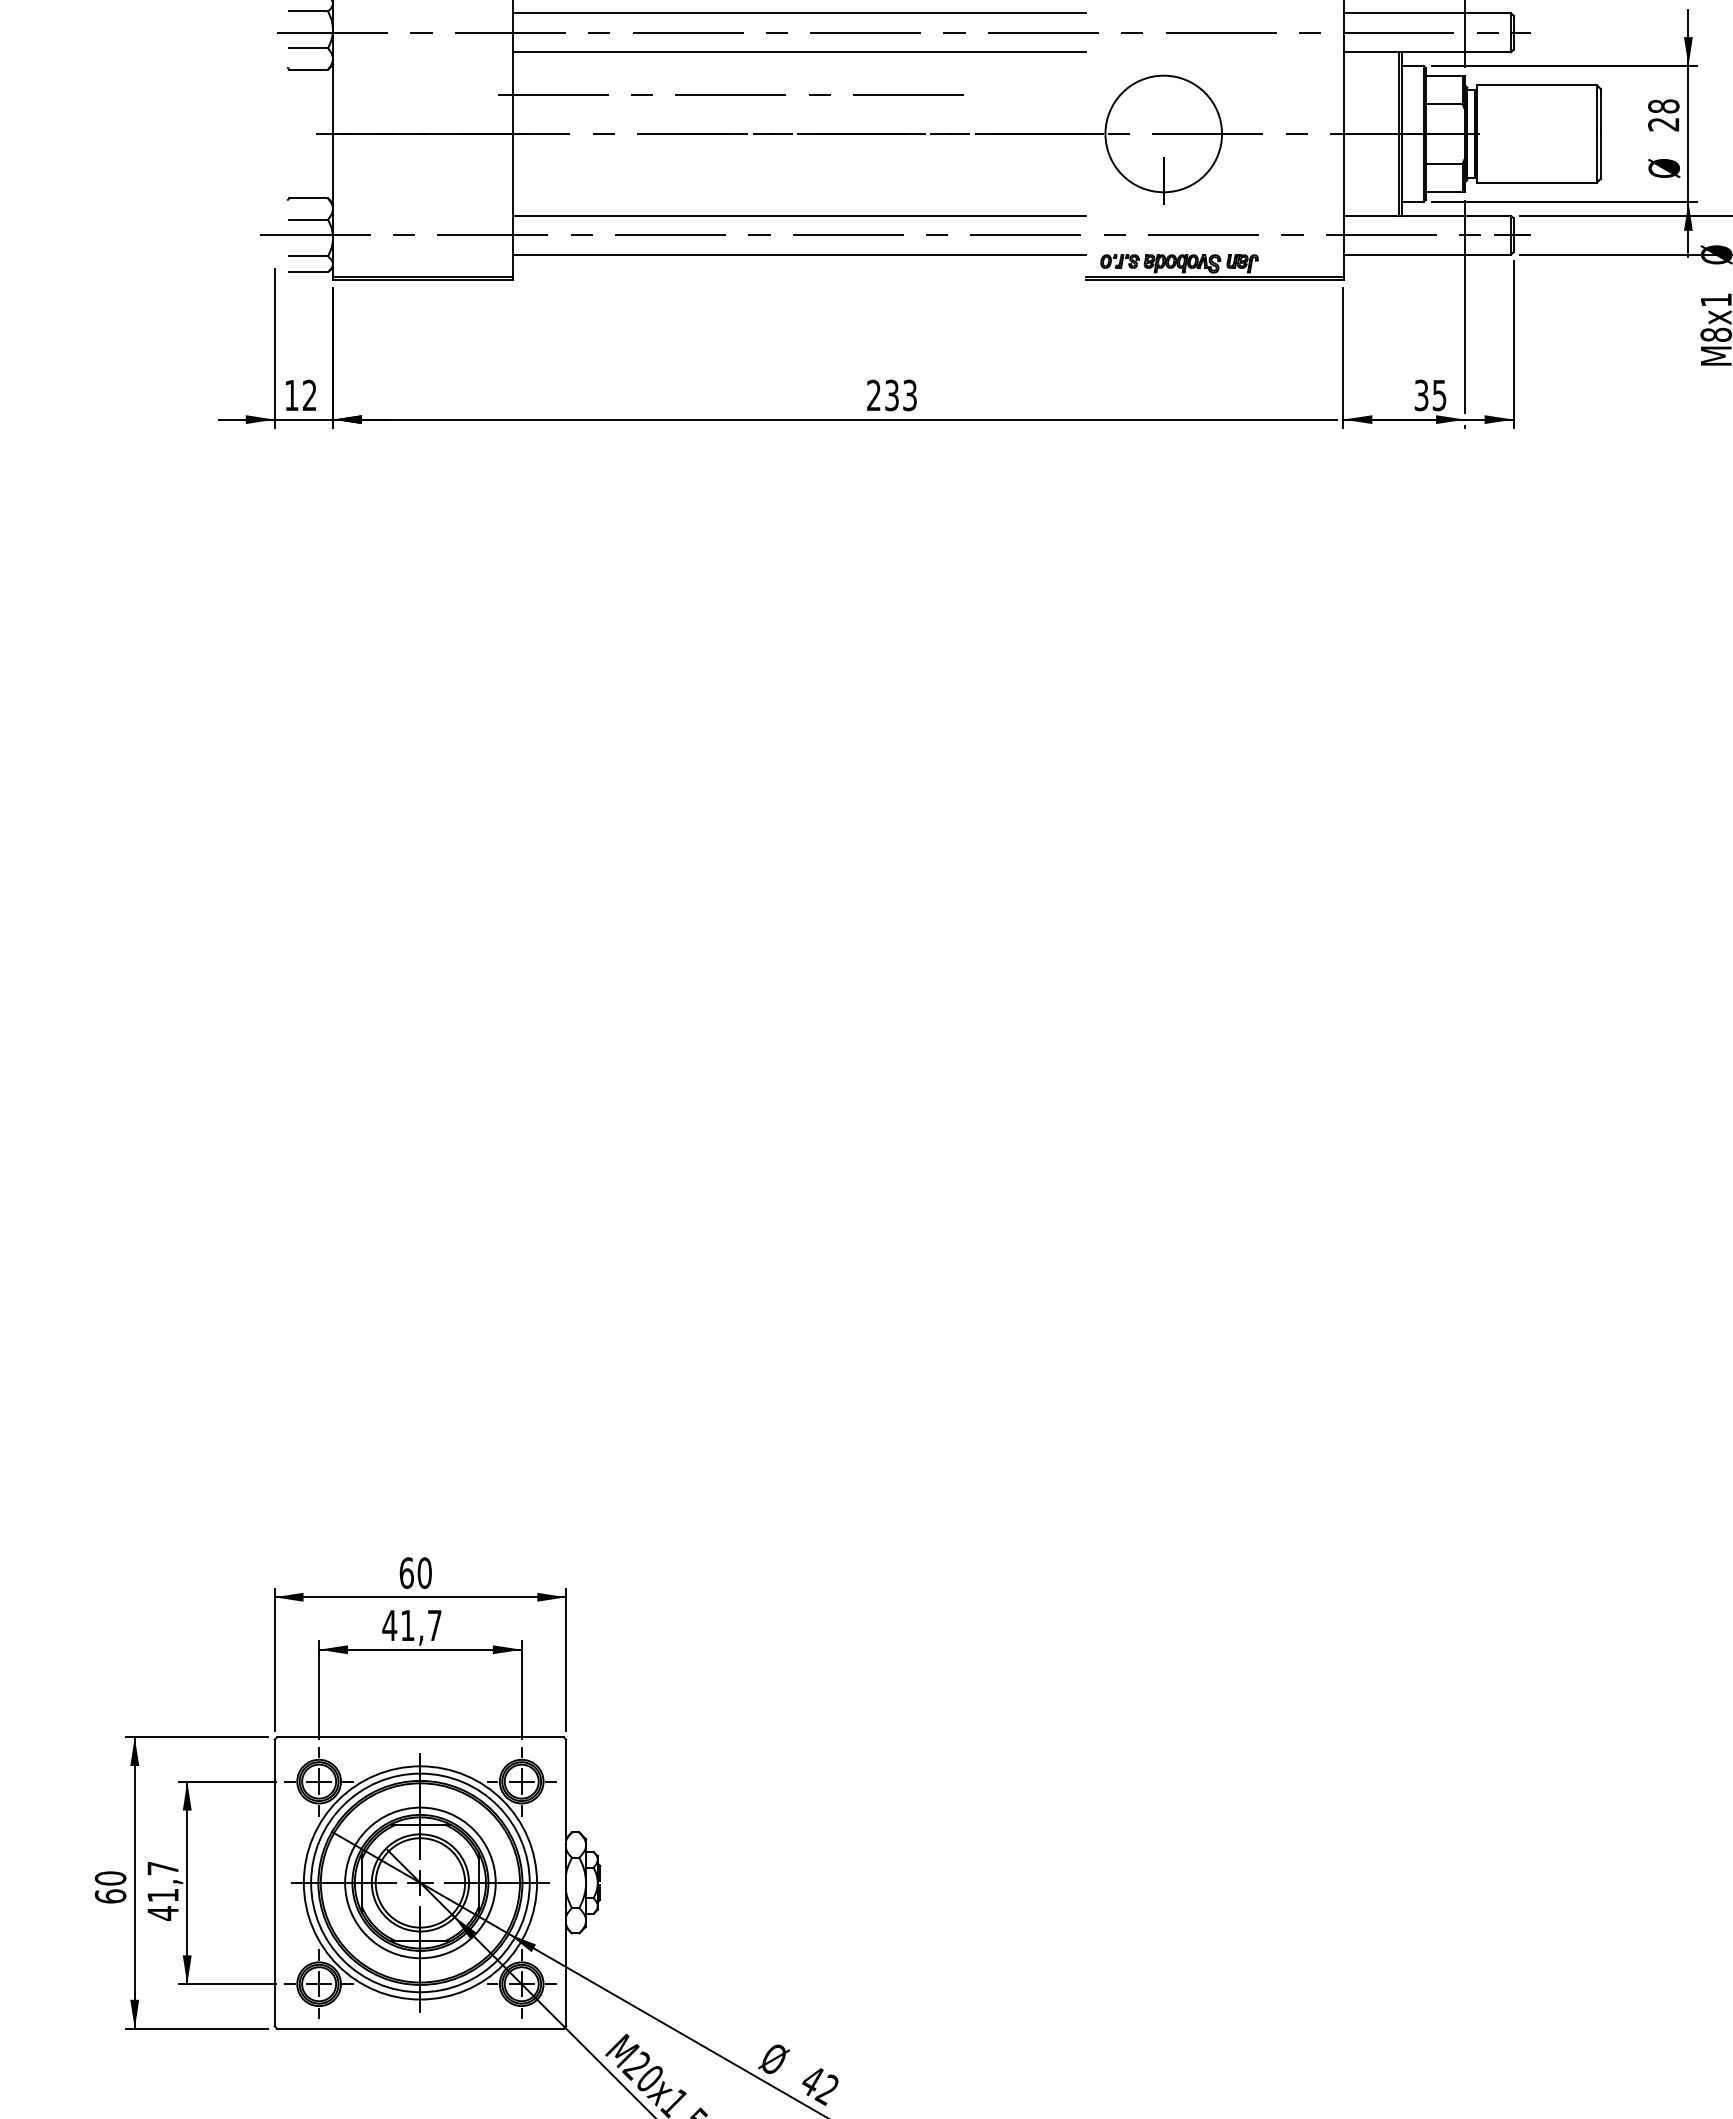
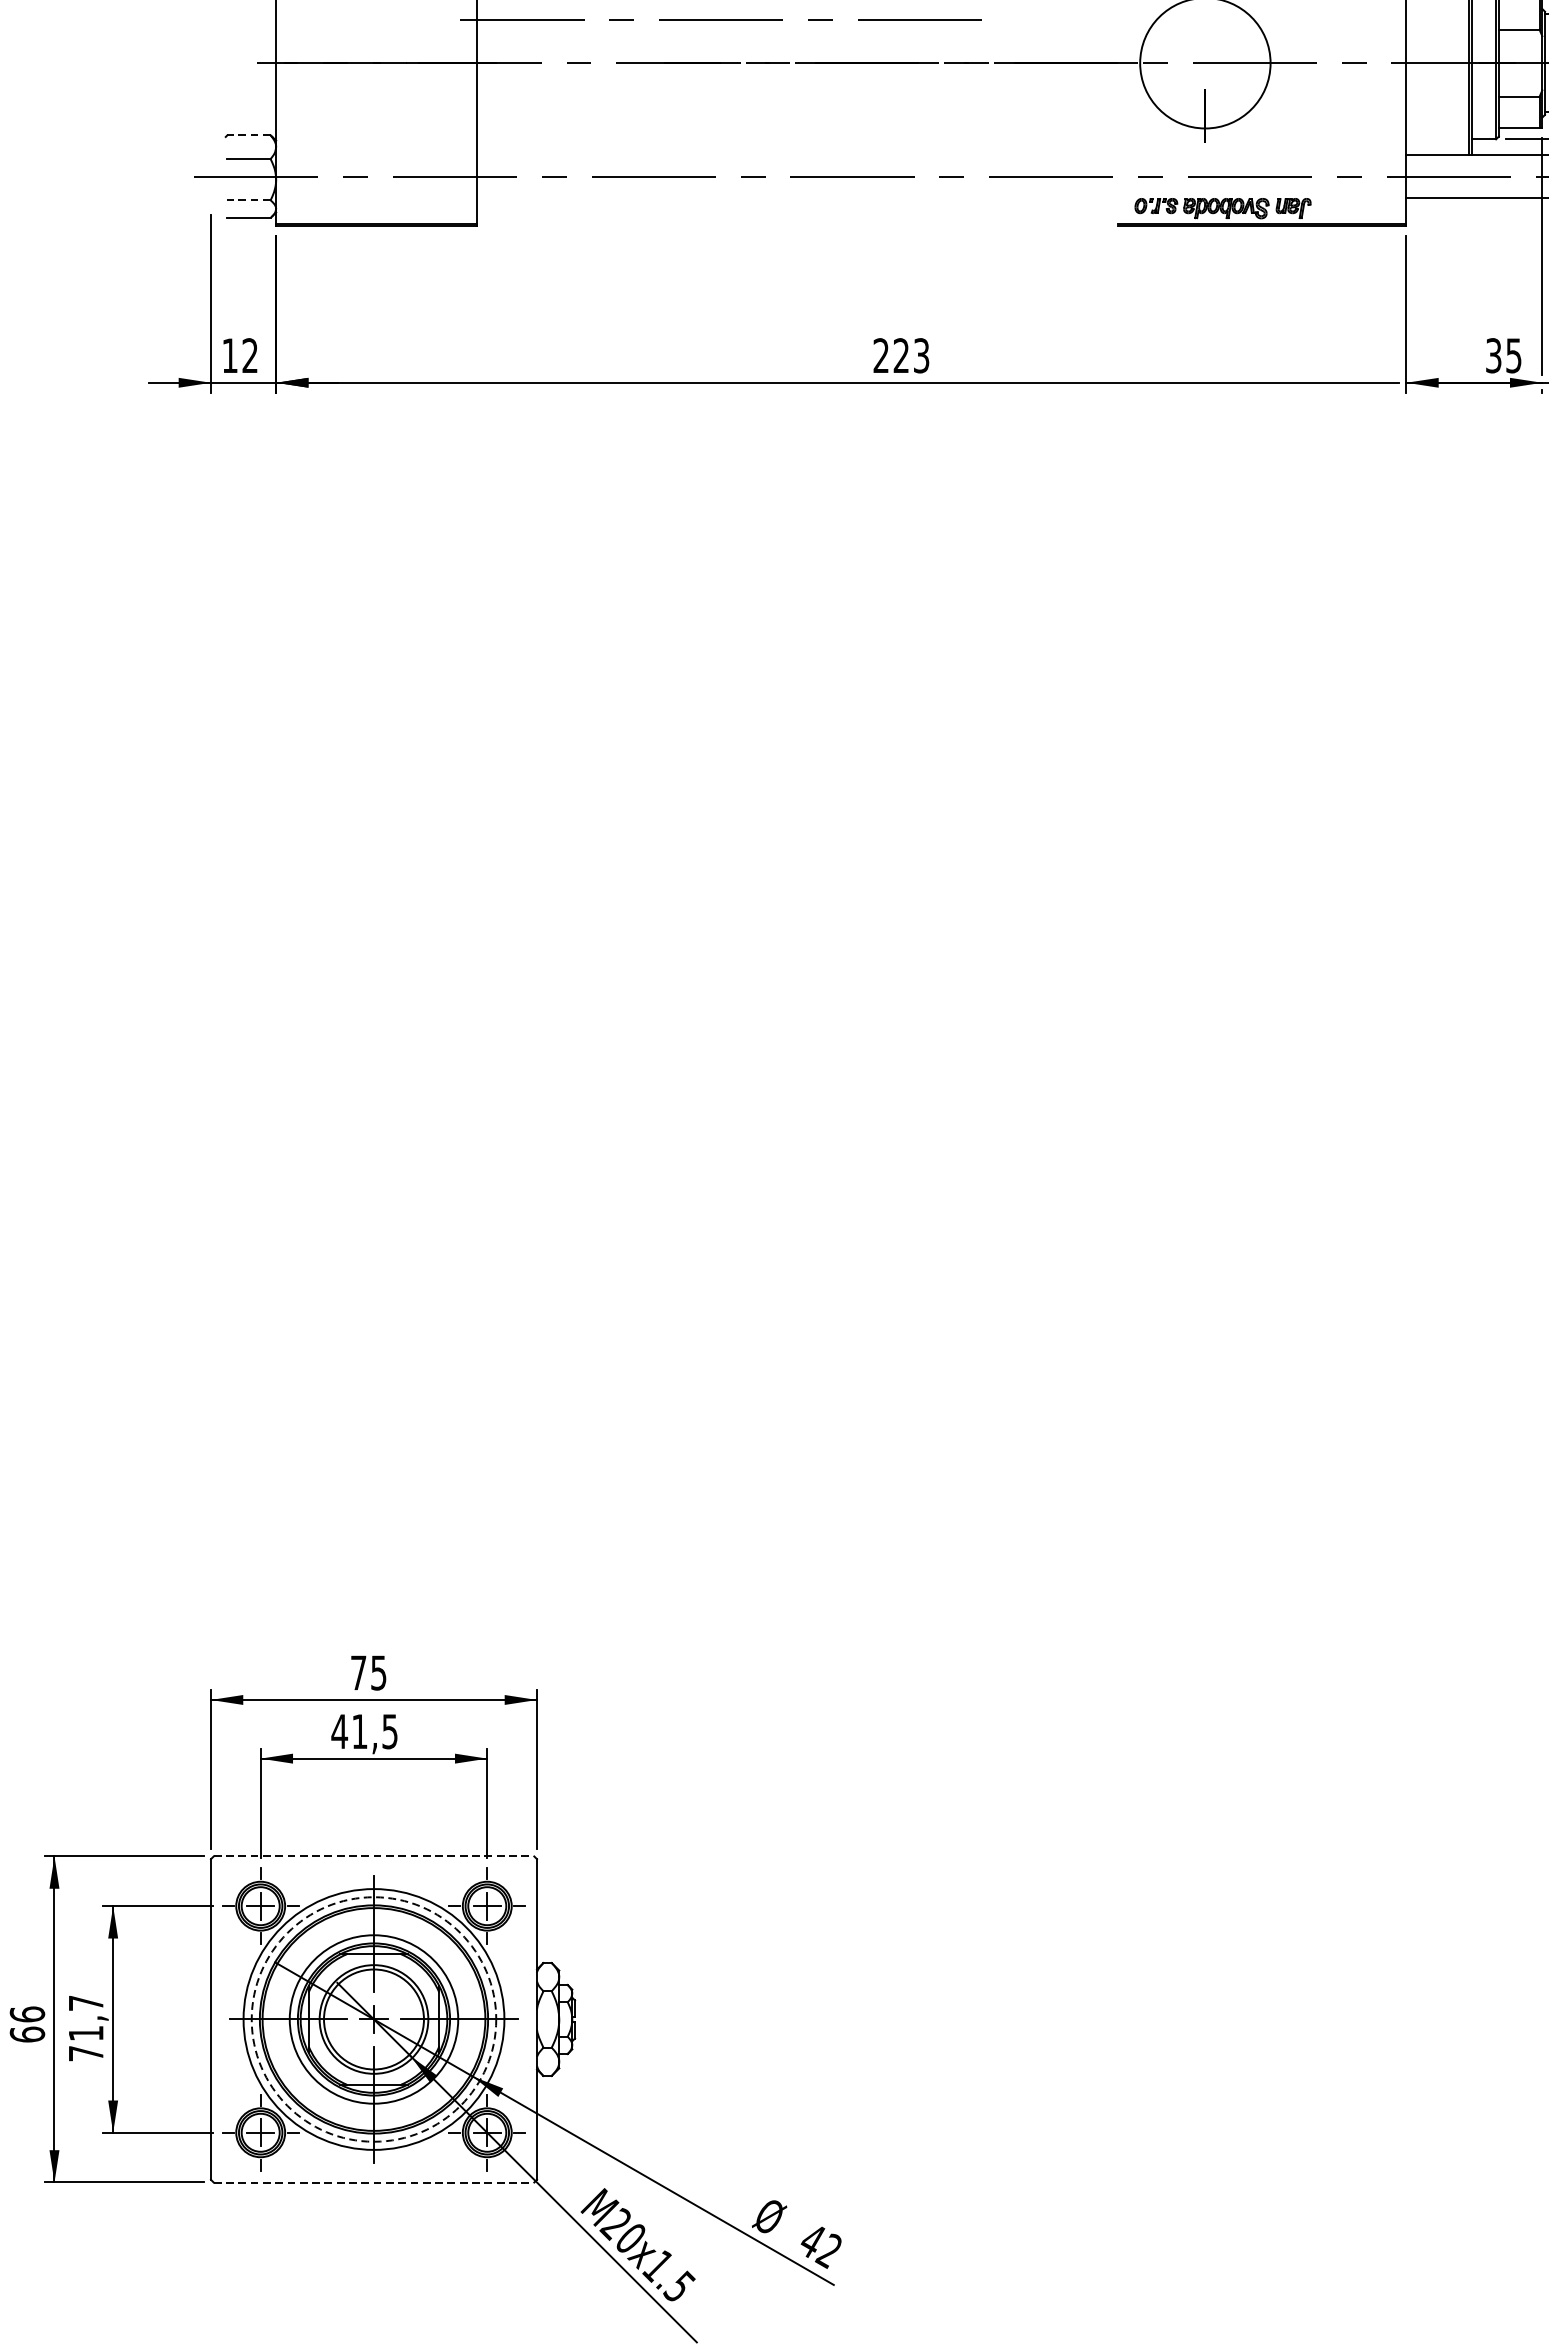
line: (308, 198) -> (248, 135), solid -> dashed
line: (799, 215) -> (797, 154), removed
line: (799, 254) -> (797, 198), removed
line: (308, 256) -> (248, 200), solid -> dashed
text: (891, 395) -> (900, 355), 233 -> 223
text: (415, 1572) -> (368, 1672), 60 -> 75
text: (434, 1625) -> (389, 1731), 41,7 -> 41,5
line: (420, 1737) -> (374, 1856), solid -> dashed
text: (110, 1878) -> (27, 2014), 60 -> 66
circle: (420, 1882) -> (374, 2019), solid -> dashed
text: (162, 1913) -> (85, 2053), 41,7 -> 71,7
line: (420, 2028) -> (374, 2182), solid -> dashed

